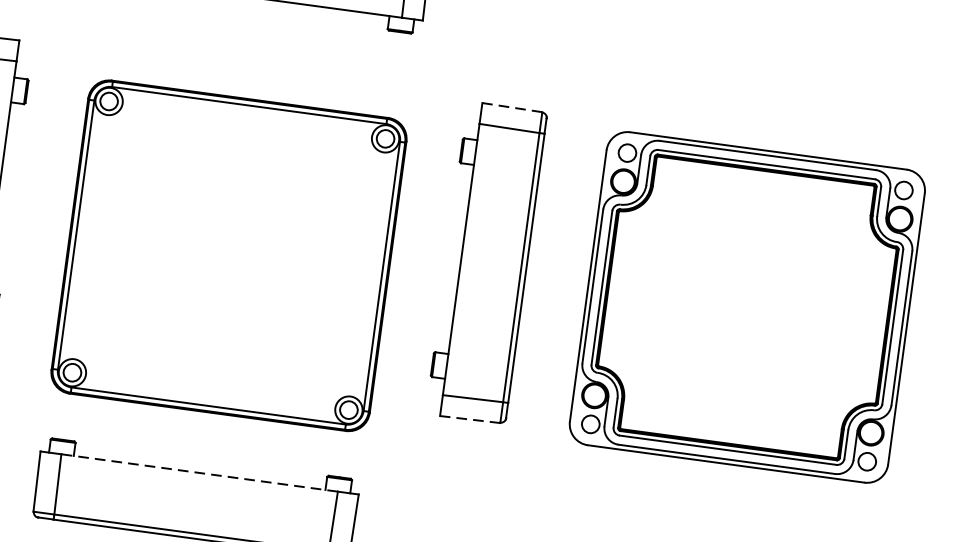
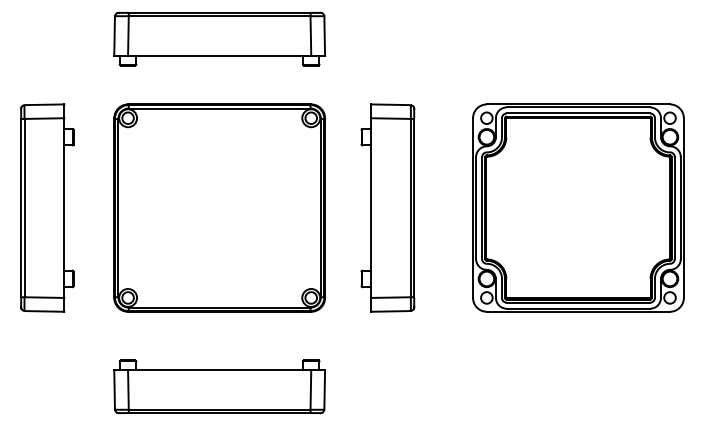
line: (511, 107) -> (390, 104), dashed -> solid
part: (228, 254) -> (219, 207), moved
part: (747, 306) -> (578, 207), moved
line: (469, 419) -> (390, 311), dashed -> solid
line: (199, 472) -> (219, 369), dashed -> solid

